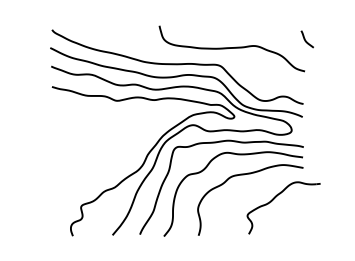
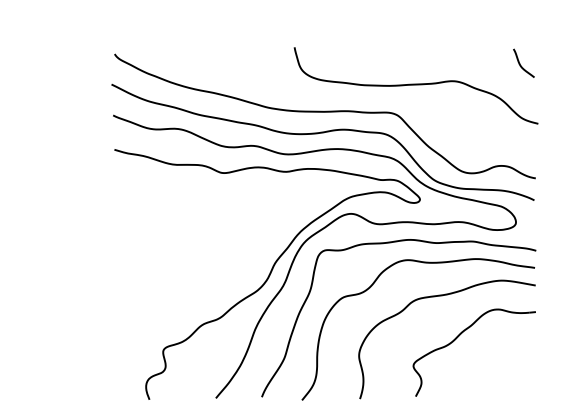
curve: (305, 39) -> (520, 63), moved
part: (275, 198) -> (460, 336), moved

